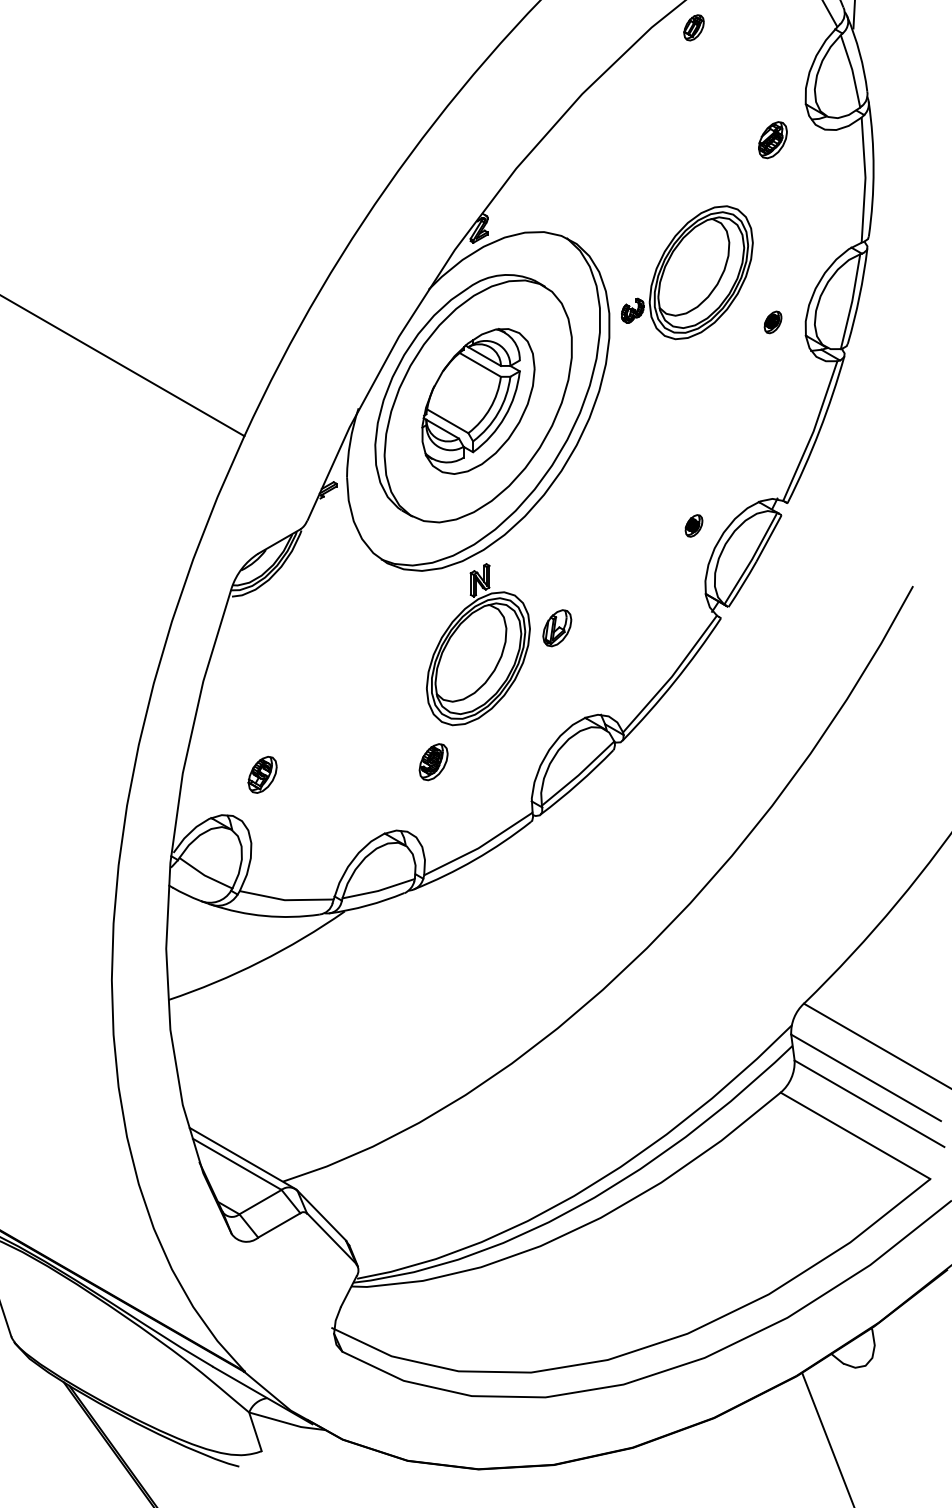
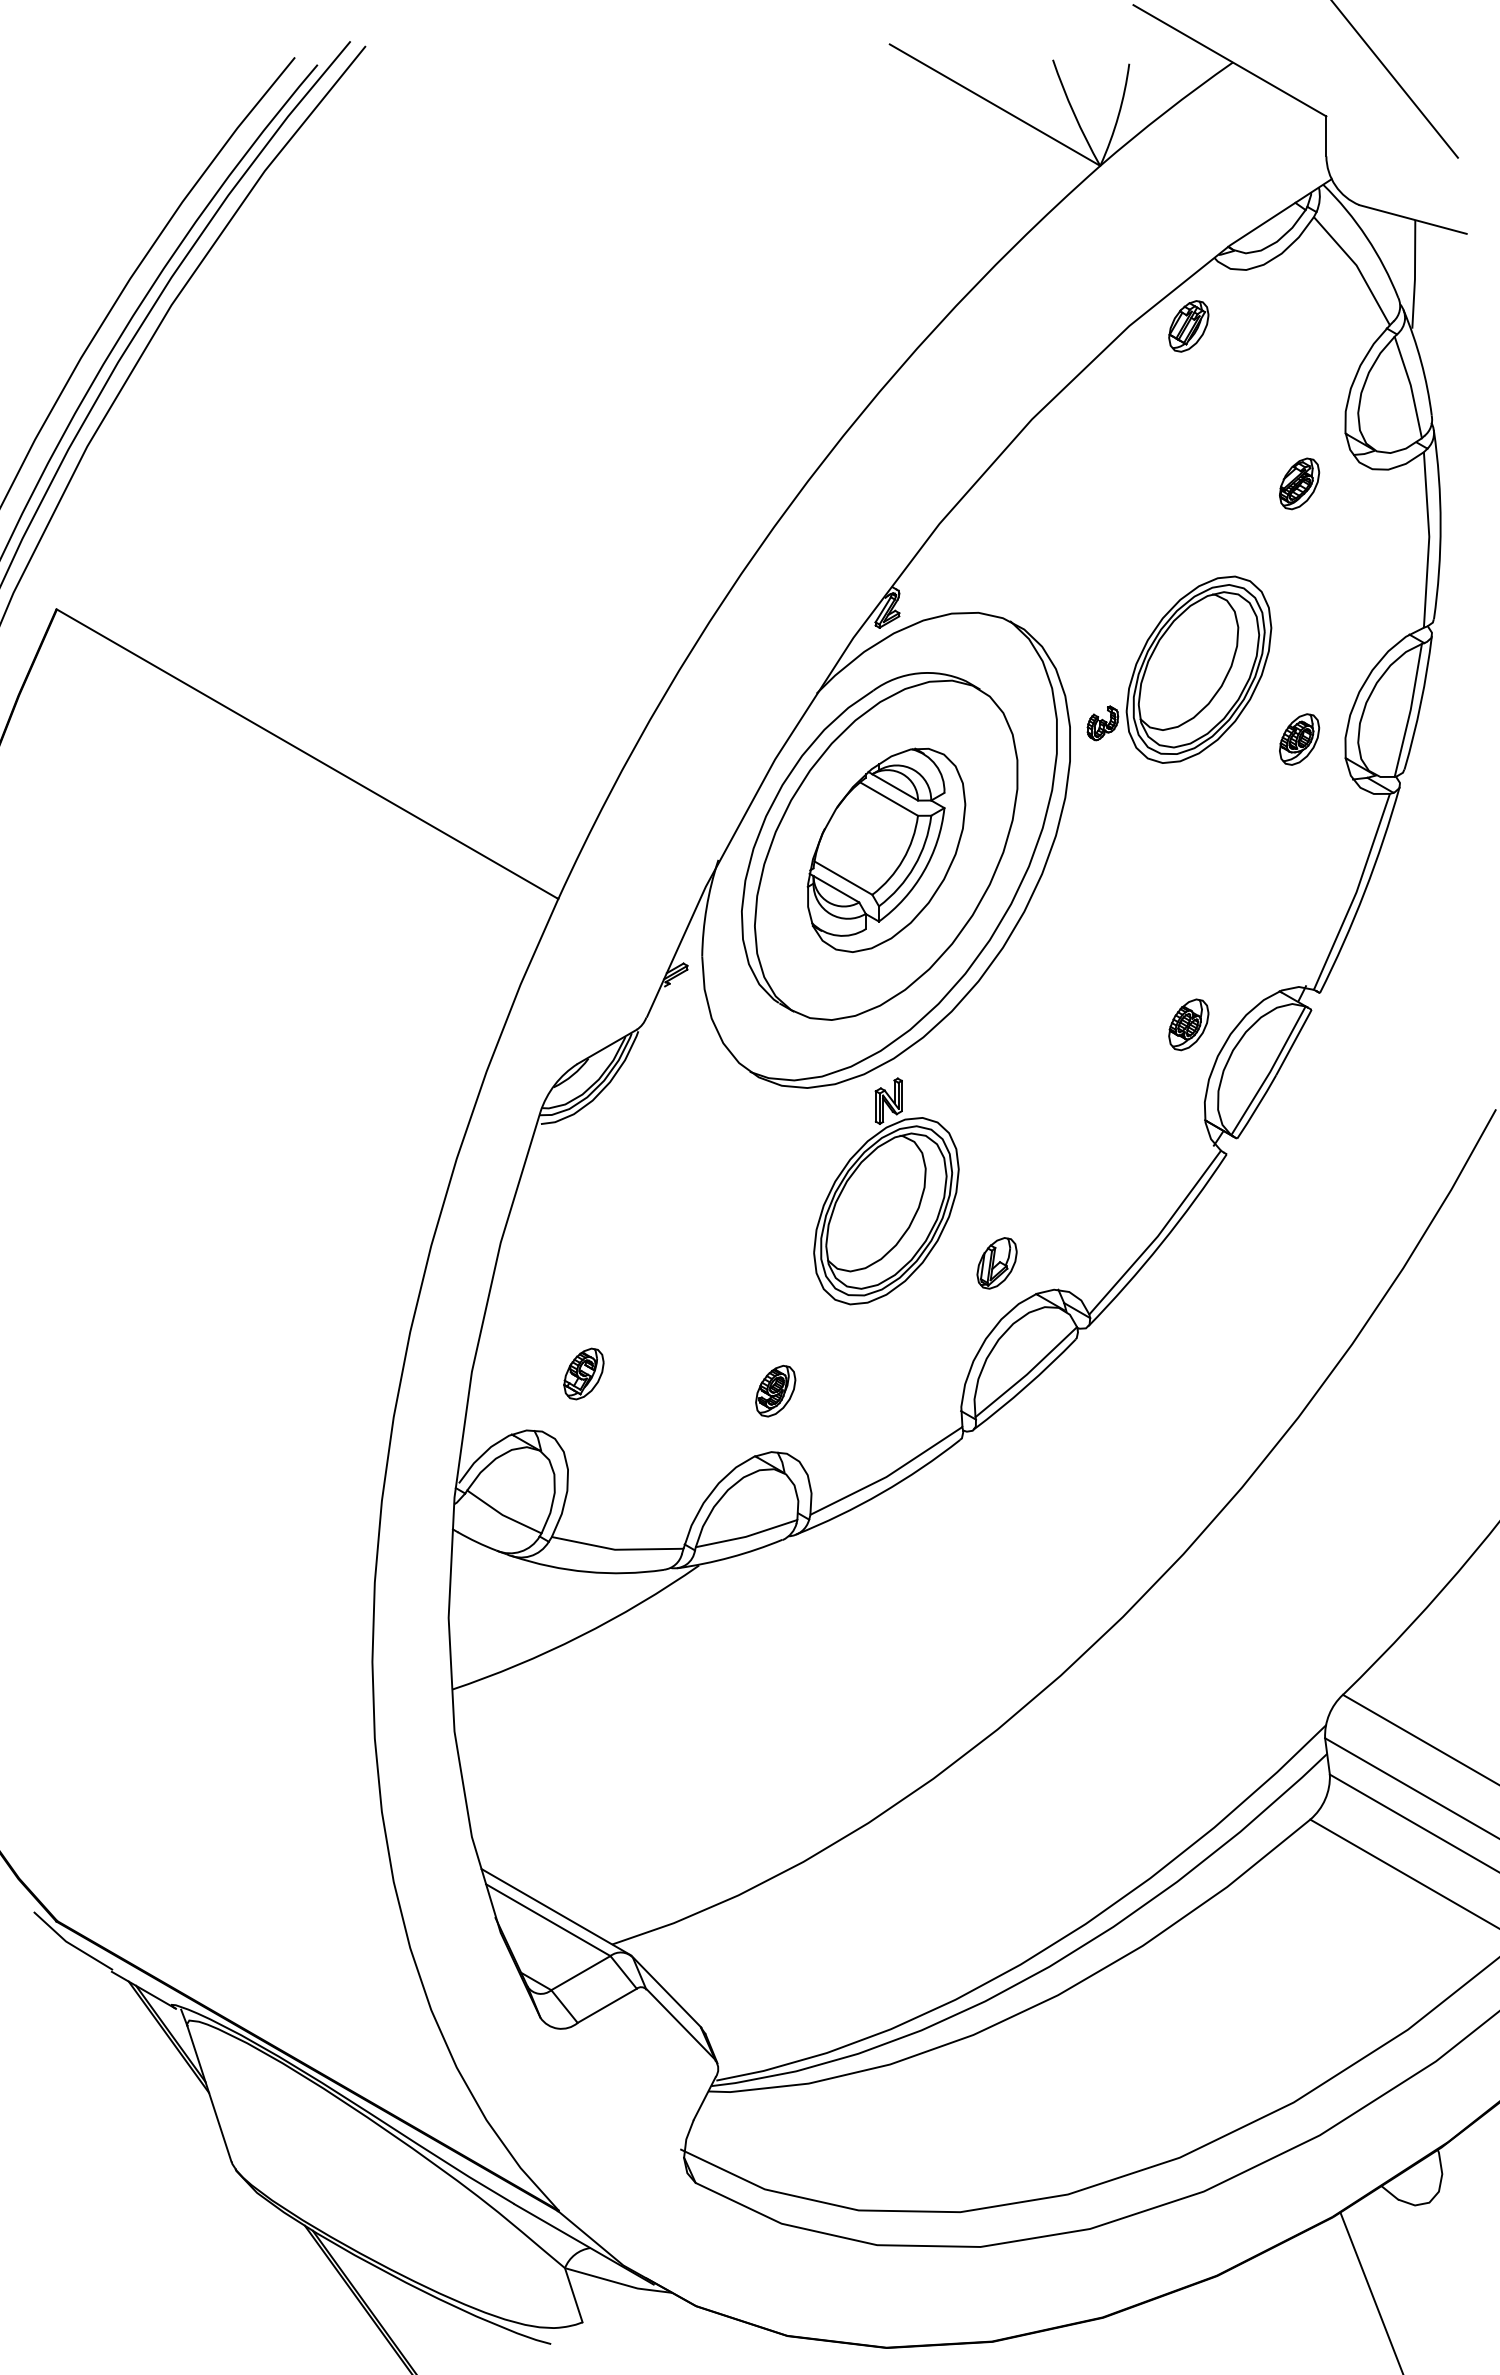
part: (693, 27) -> (1188, 326), size x1.43
part: (772, 322) -> (1299, 739), size x1.67
part: (693, 525) -> (1188, 1024), size x1.67
part: (556, 628) -> (996, 1263), moved
part: (433, 761) -> (775, 1390), moved

